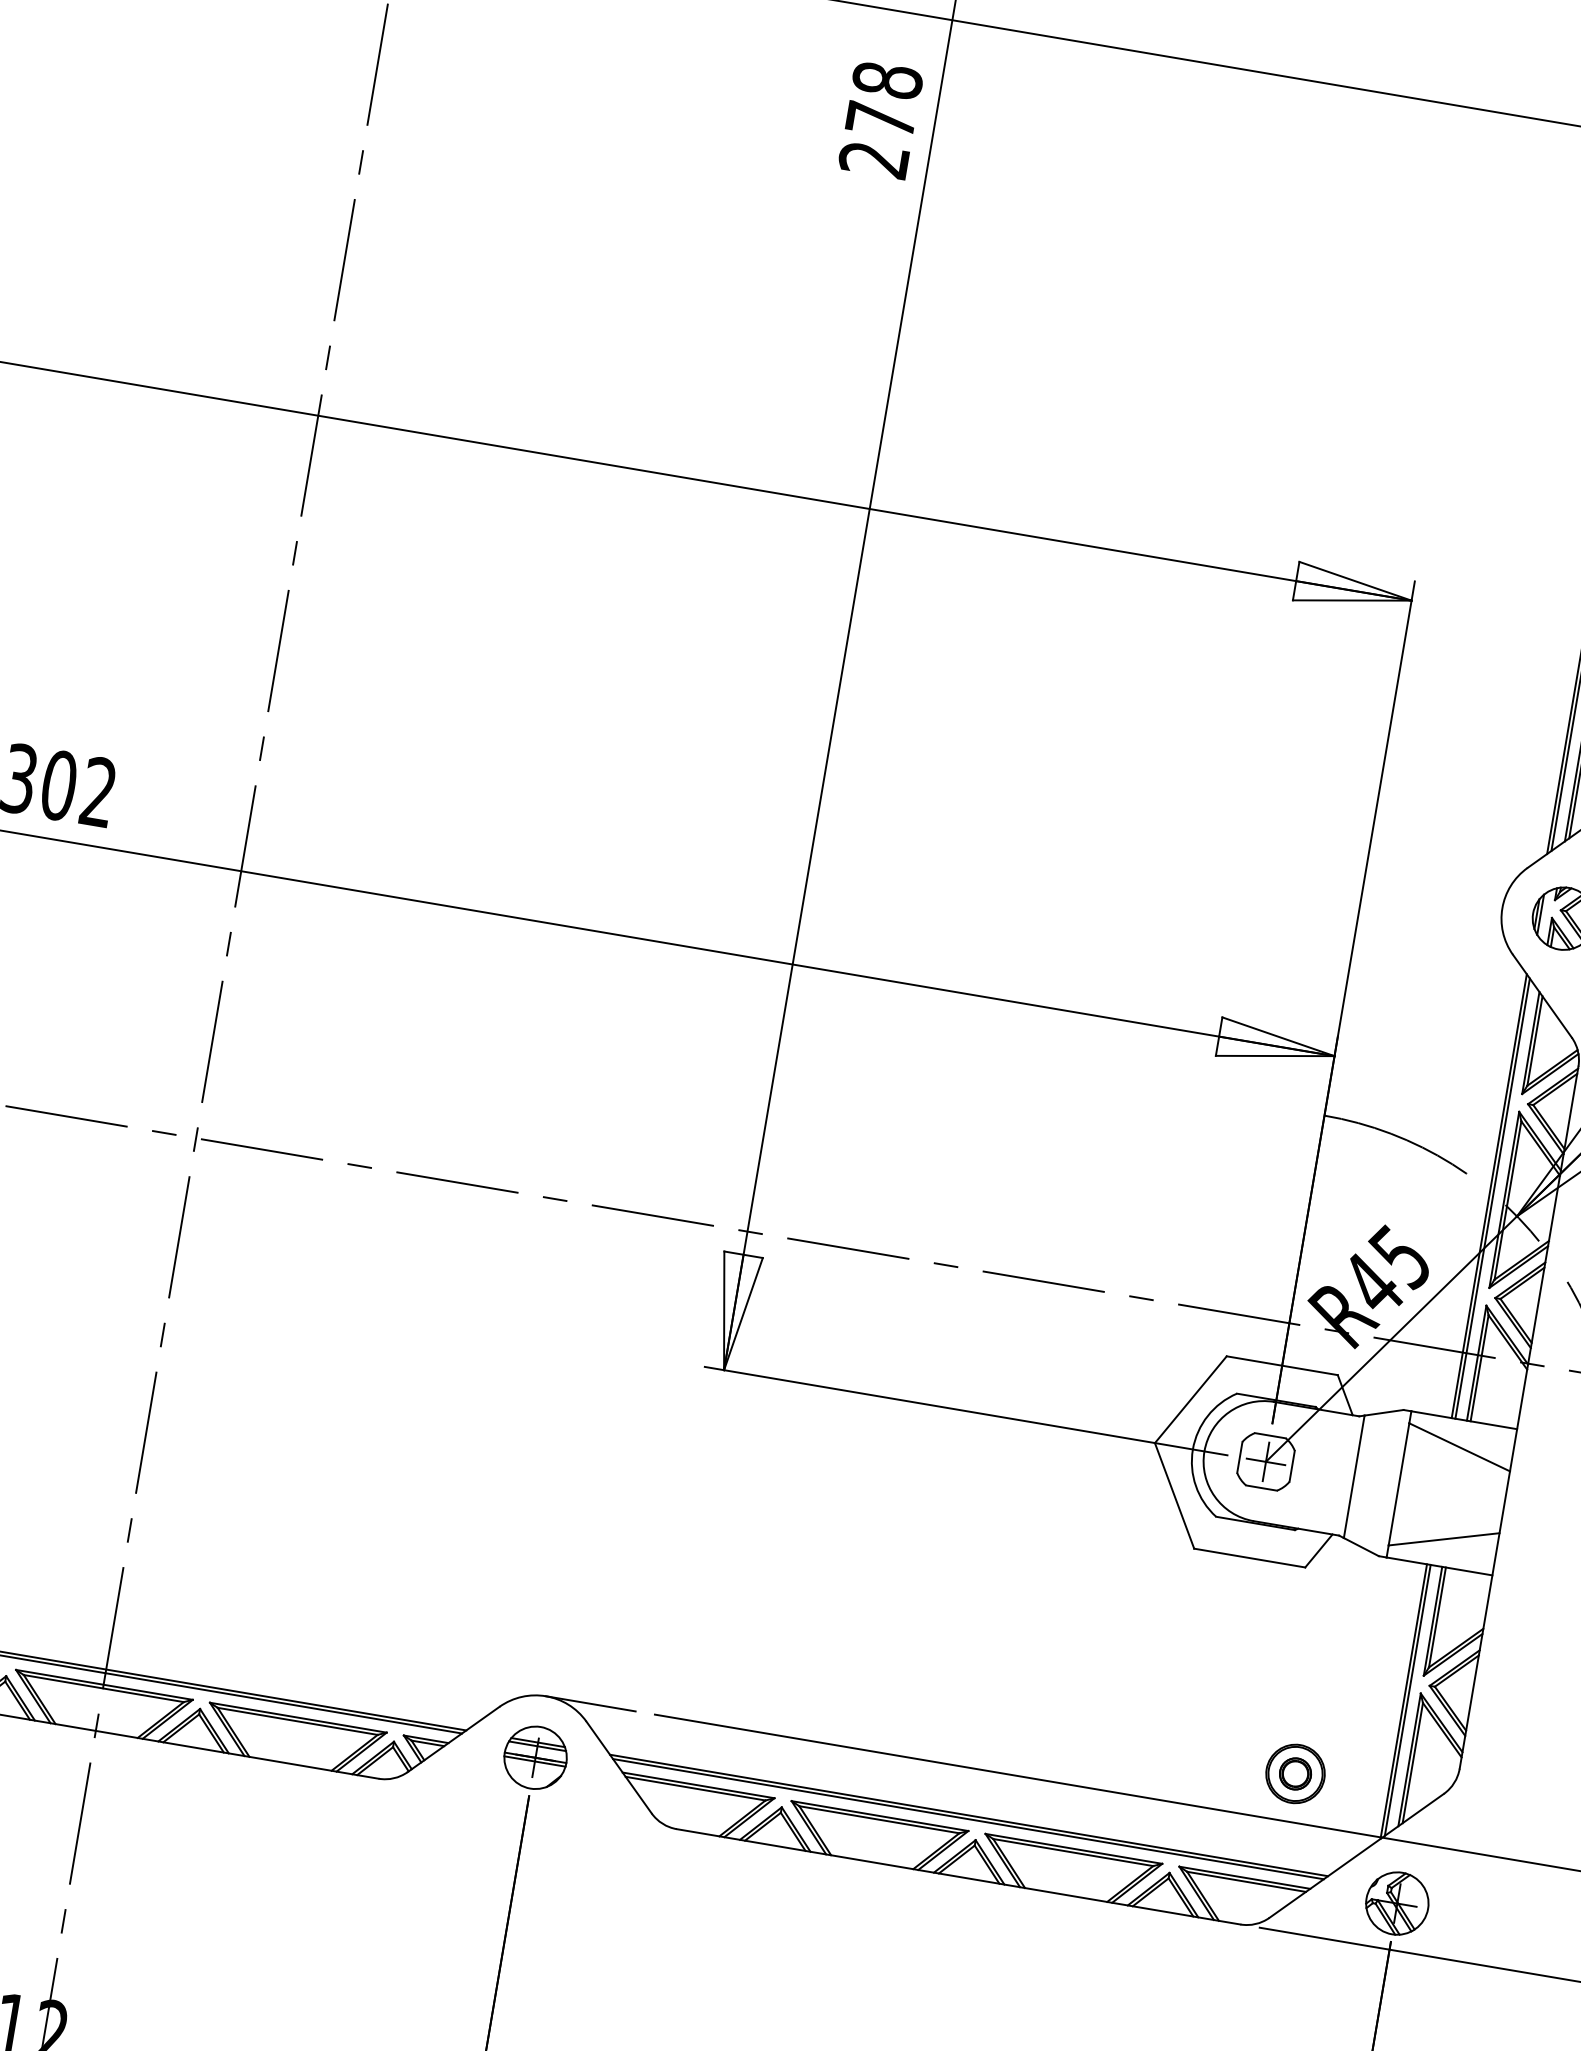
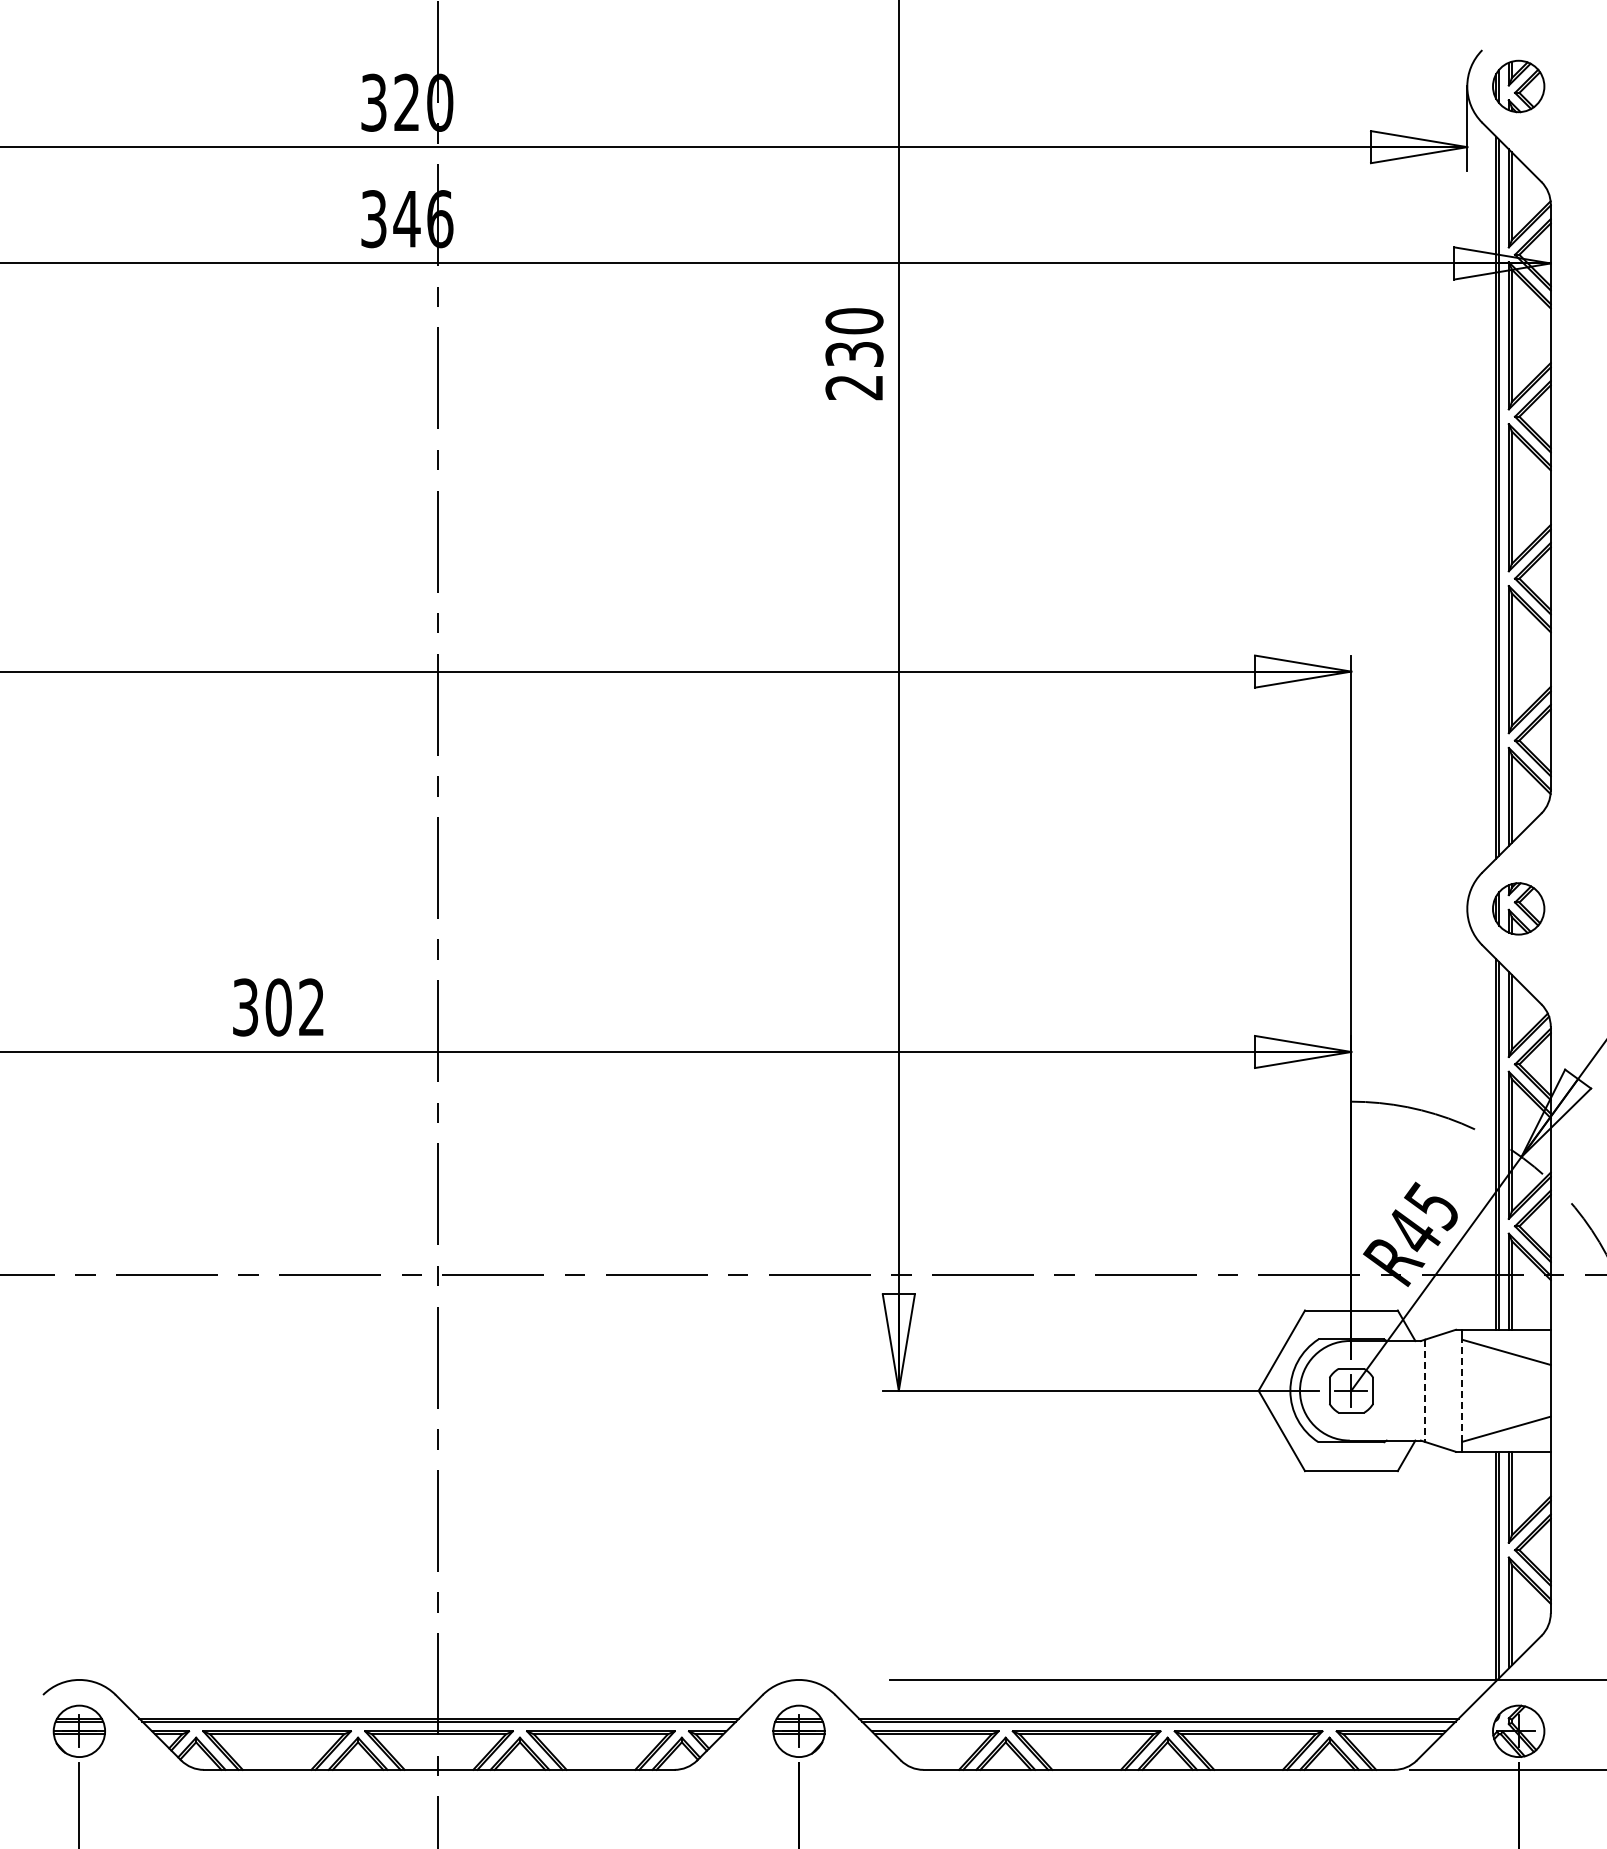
text: (884, 99) -> (854, 337), 278 -> 230
line: (1354, 1477) -> (1425, 1391), solid -> dashed
line: (1399, 1484) -> (1462, 1390), solid -> dashed
line: (590, 1703) -> (836, 1679), removed
part: (1295, 1774) -> (1418, 1640), removed

